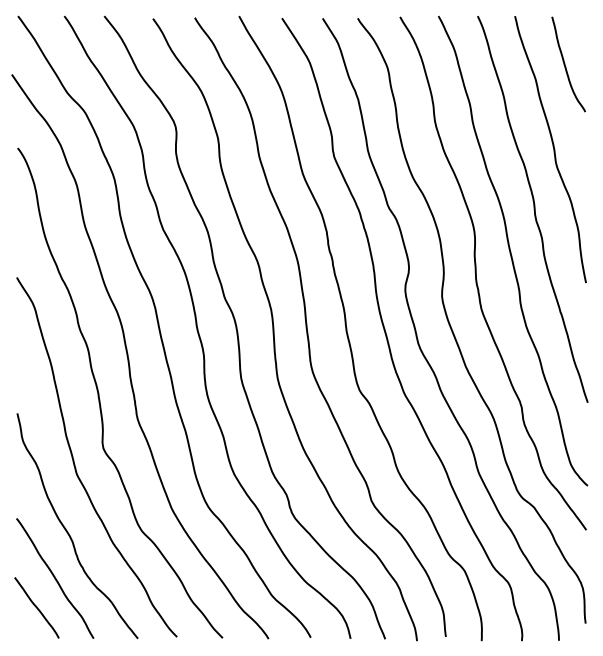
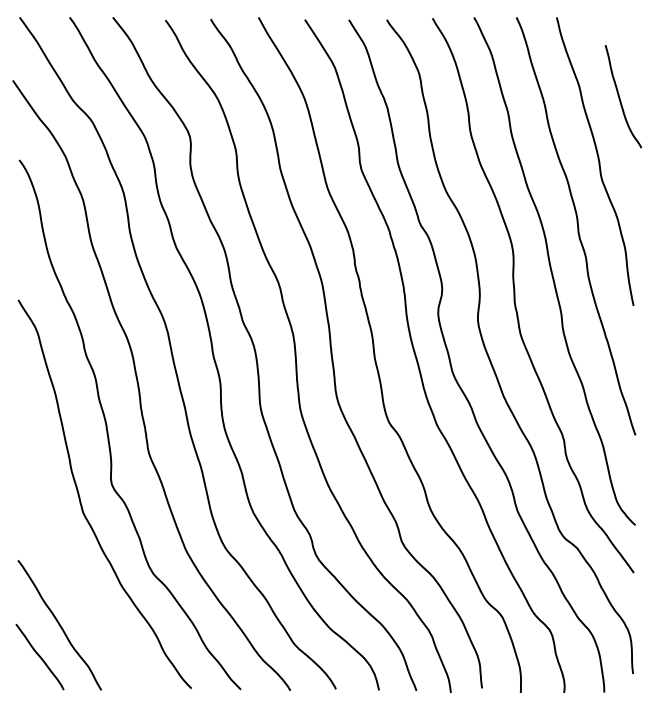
curve: (566, 66) -> (621, 98), moved
curve: (67, 530) -> (73, 573), removed

